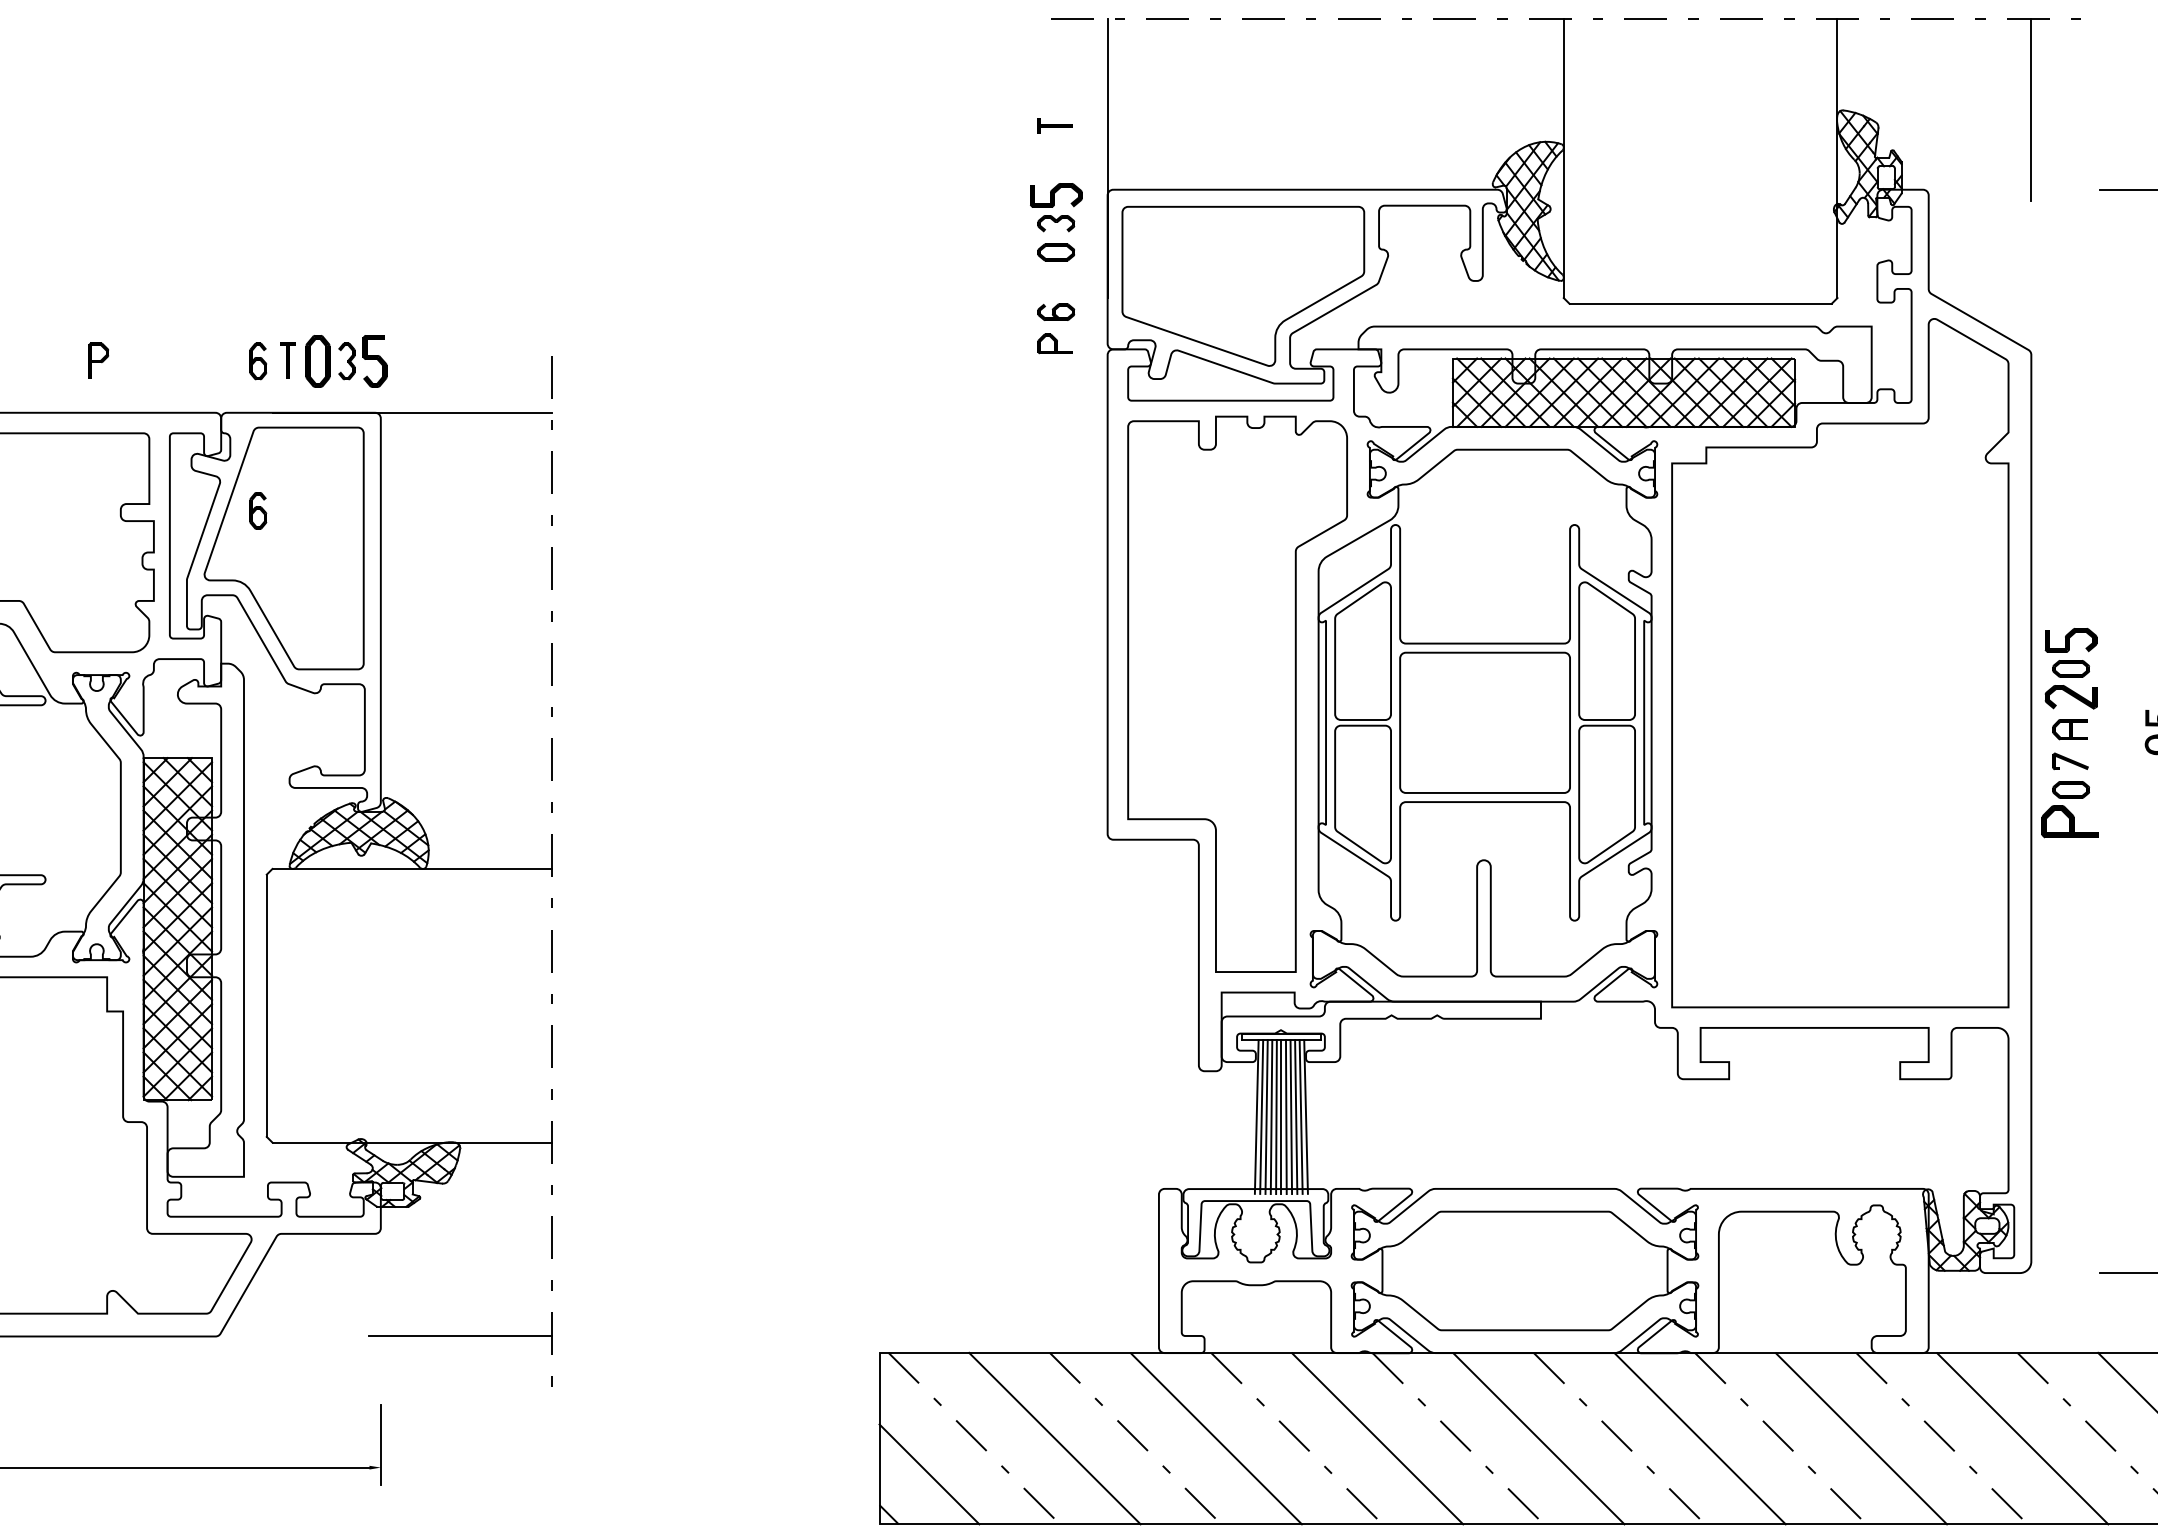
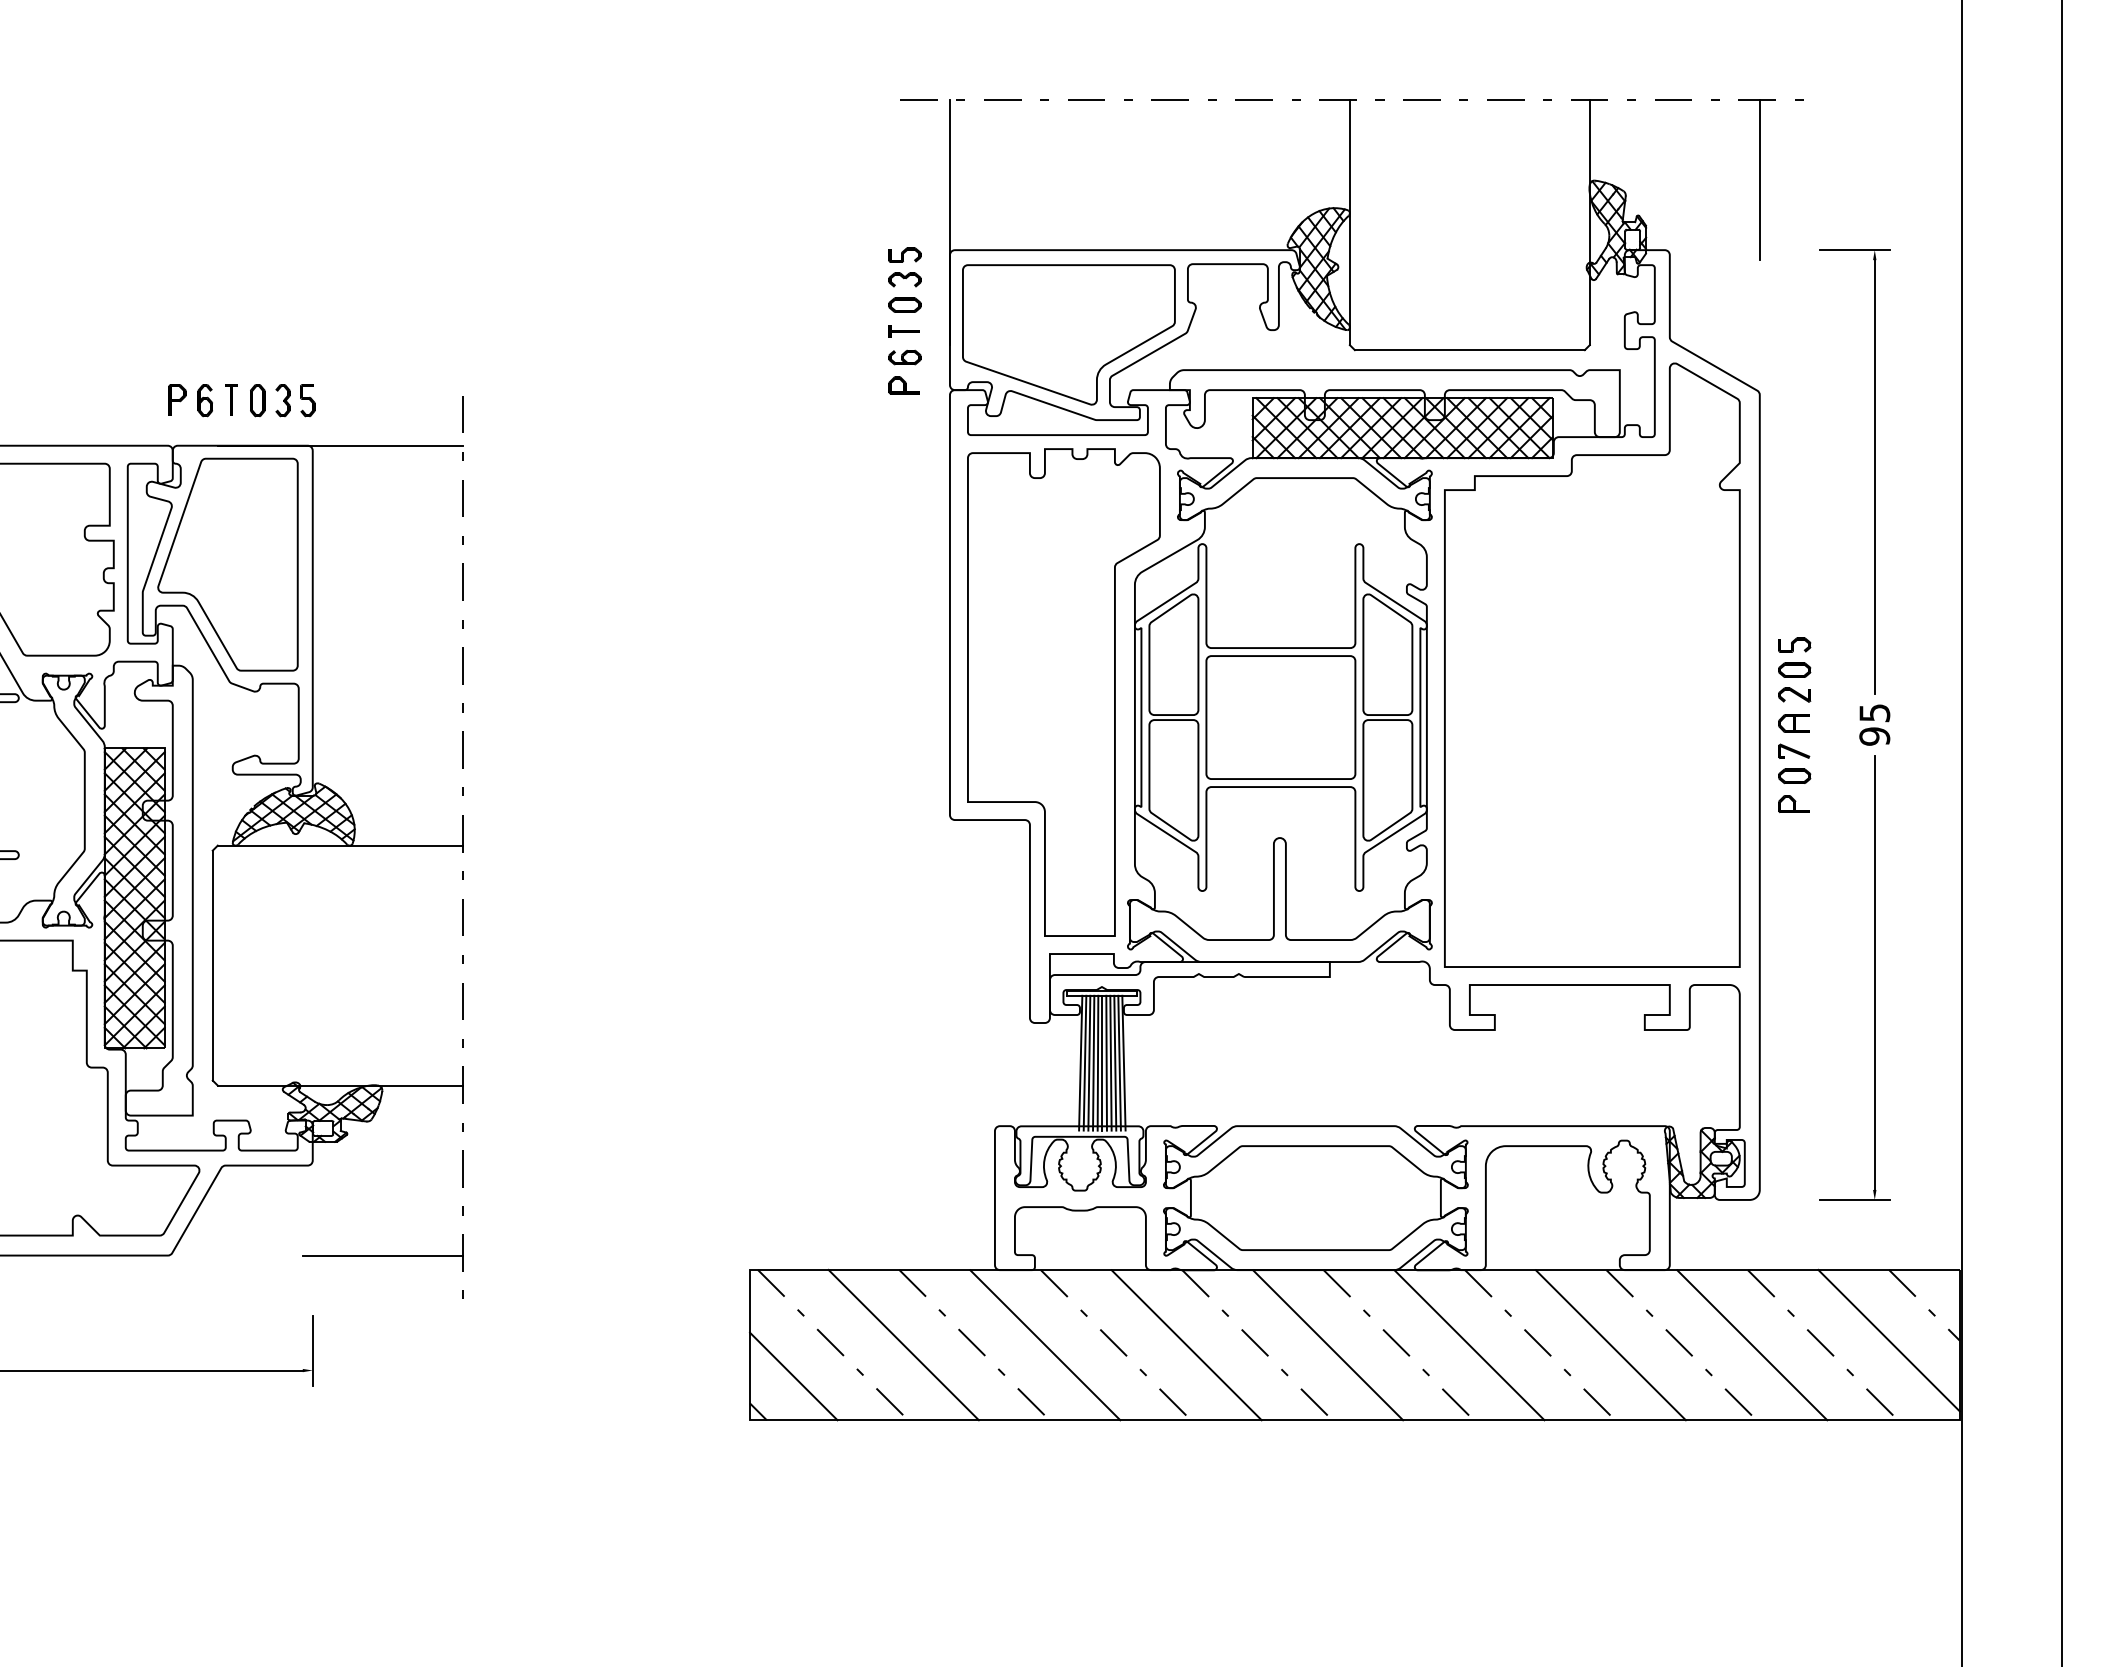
part: (1054, 126) -> (903, 331), moved
part: (1055, 194) -> (904, 254), size x0.71
part: (98, 360) -> (177, 399), moved
part: (317, 361) -> (257, 400), size x0.71
part: (374, 361) -> (307, 400), size x0.71
part: (257, 510) -> (204, 531), removed
part: (2070, 639) -> (1794, 644), size x0.71
part: (2070, 696) -> (1794, 694), size x0.71
part: (2069, 820) -> (1793, 803), size x0.62

